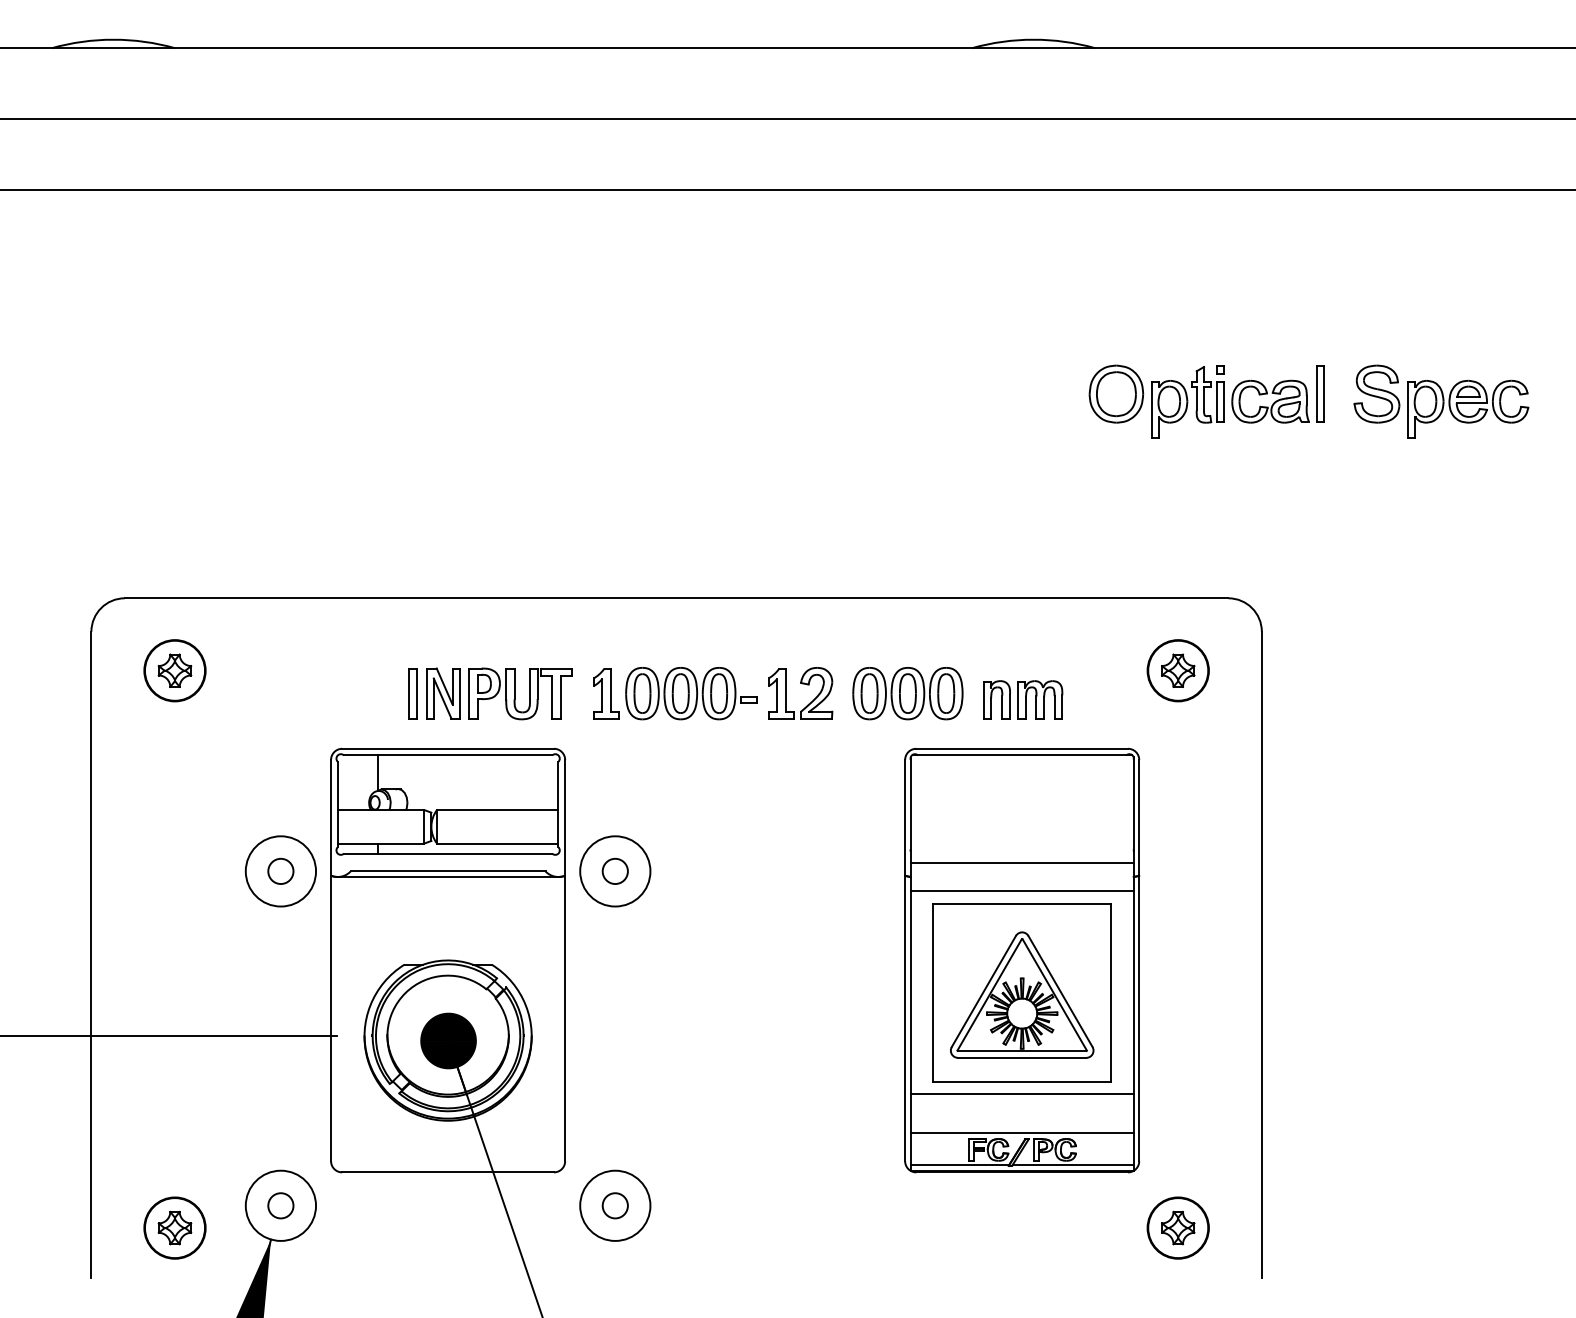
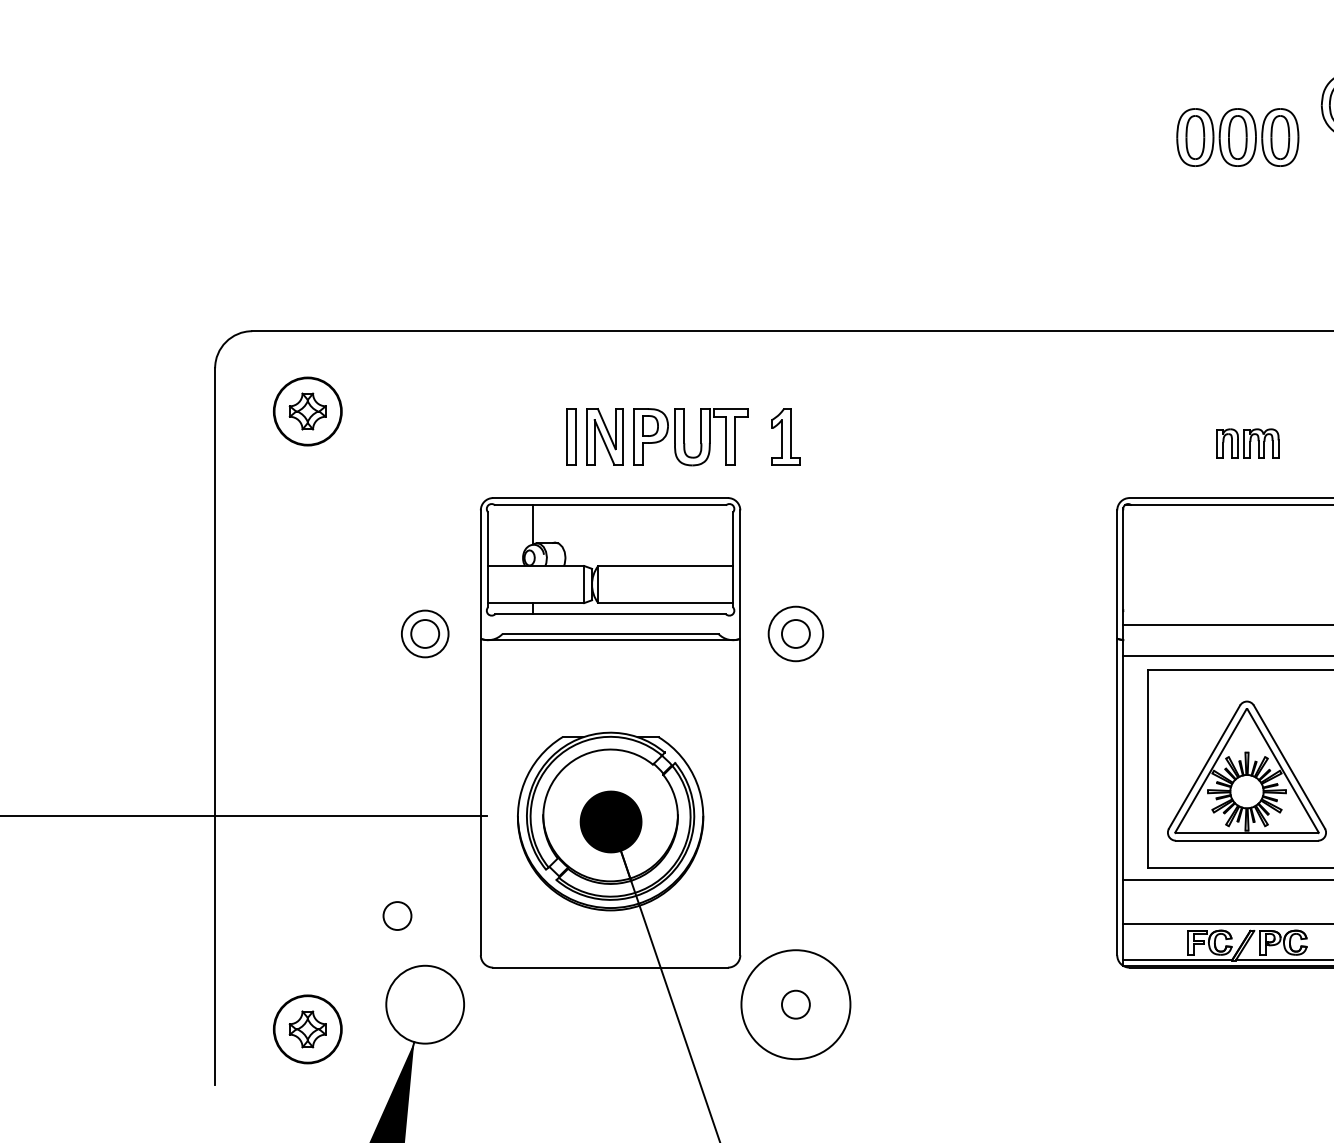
part: (802, 684) -> (1003, 426), removed
part: (691, 693) -> (880, 436), removed
part: (907, 693) -> (1237, 137), moved
part: (1023, 699) -> (1248, 443), size x0.7
circle: (280, 871) -> (424, 634), size x0.6
circle: (615, 871) -> (796, 634), size x0.7
circle: (280, 1205) -> (397, 915), moved
circle: (615, 1205) -> (796, 1004), size x1.4

